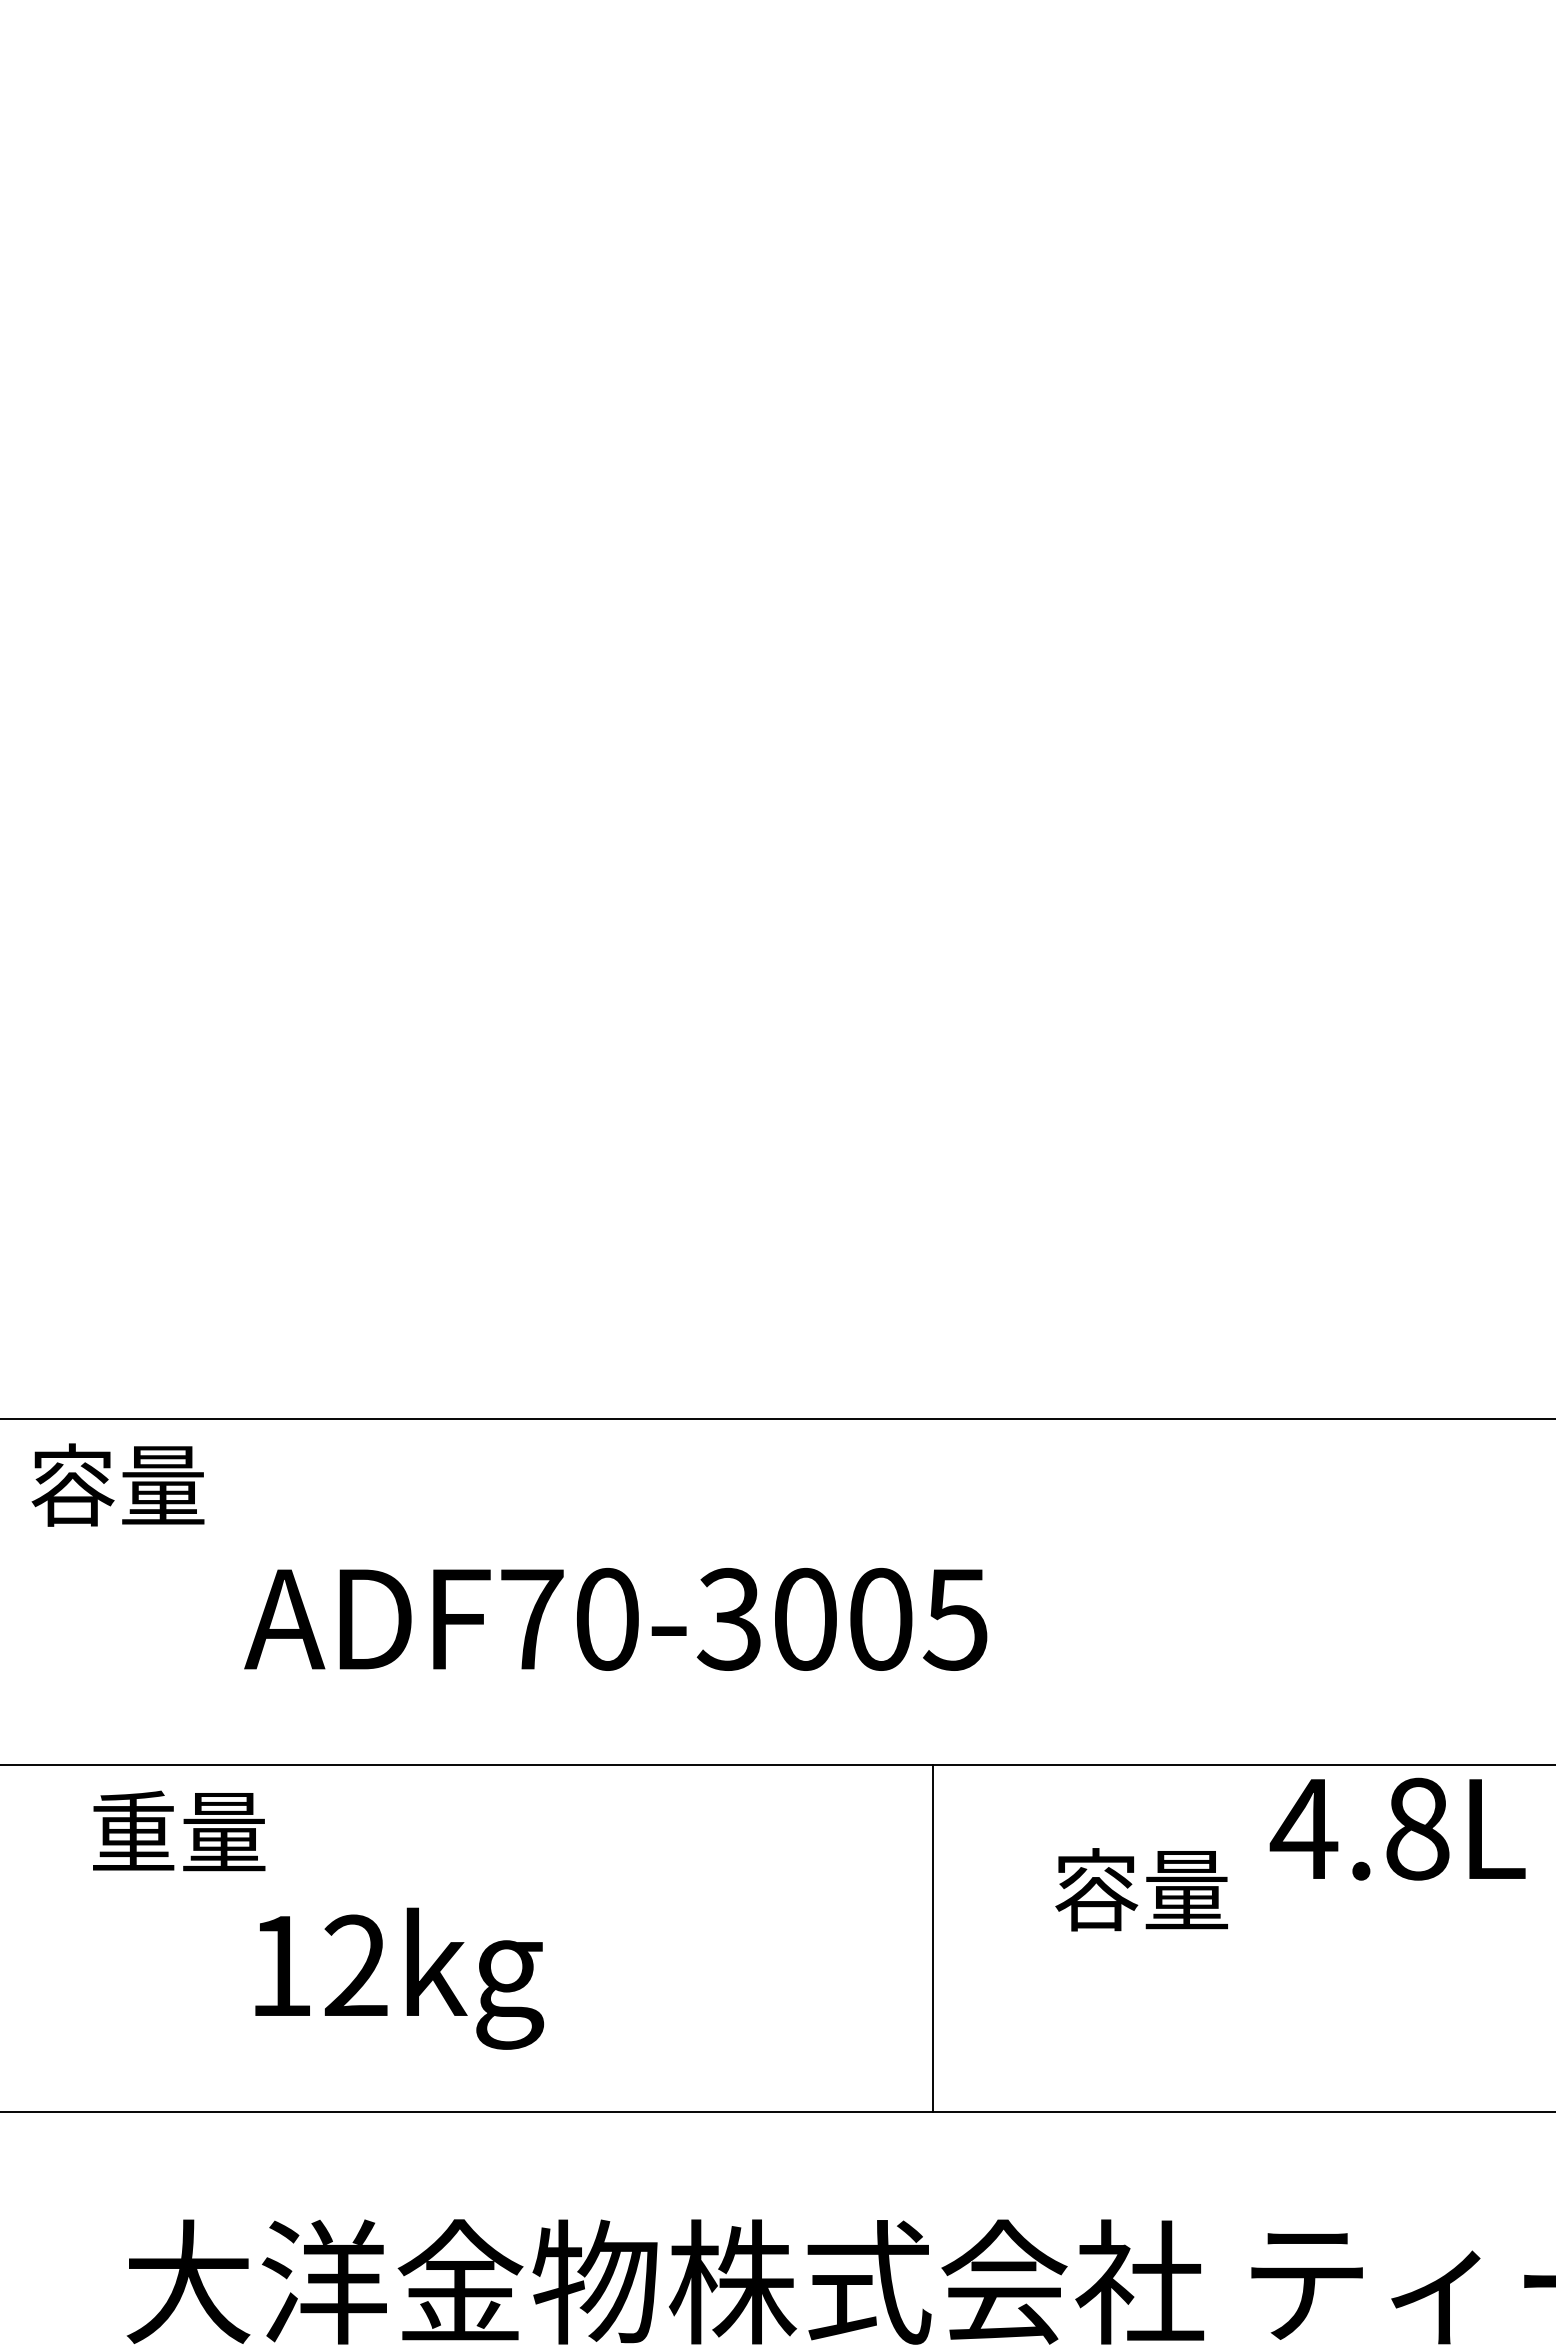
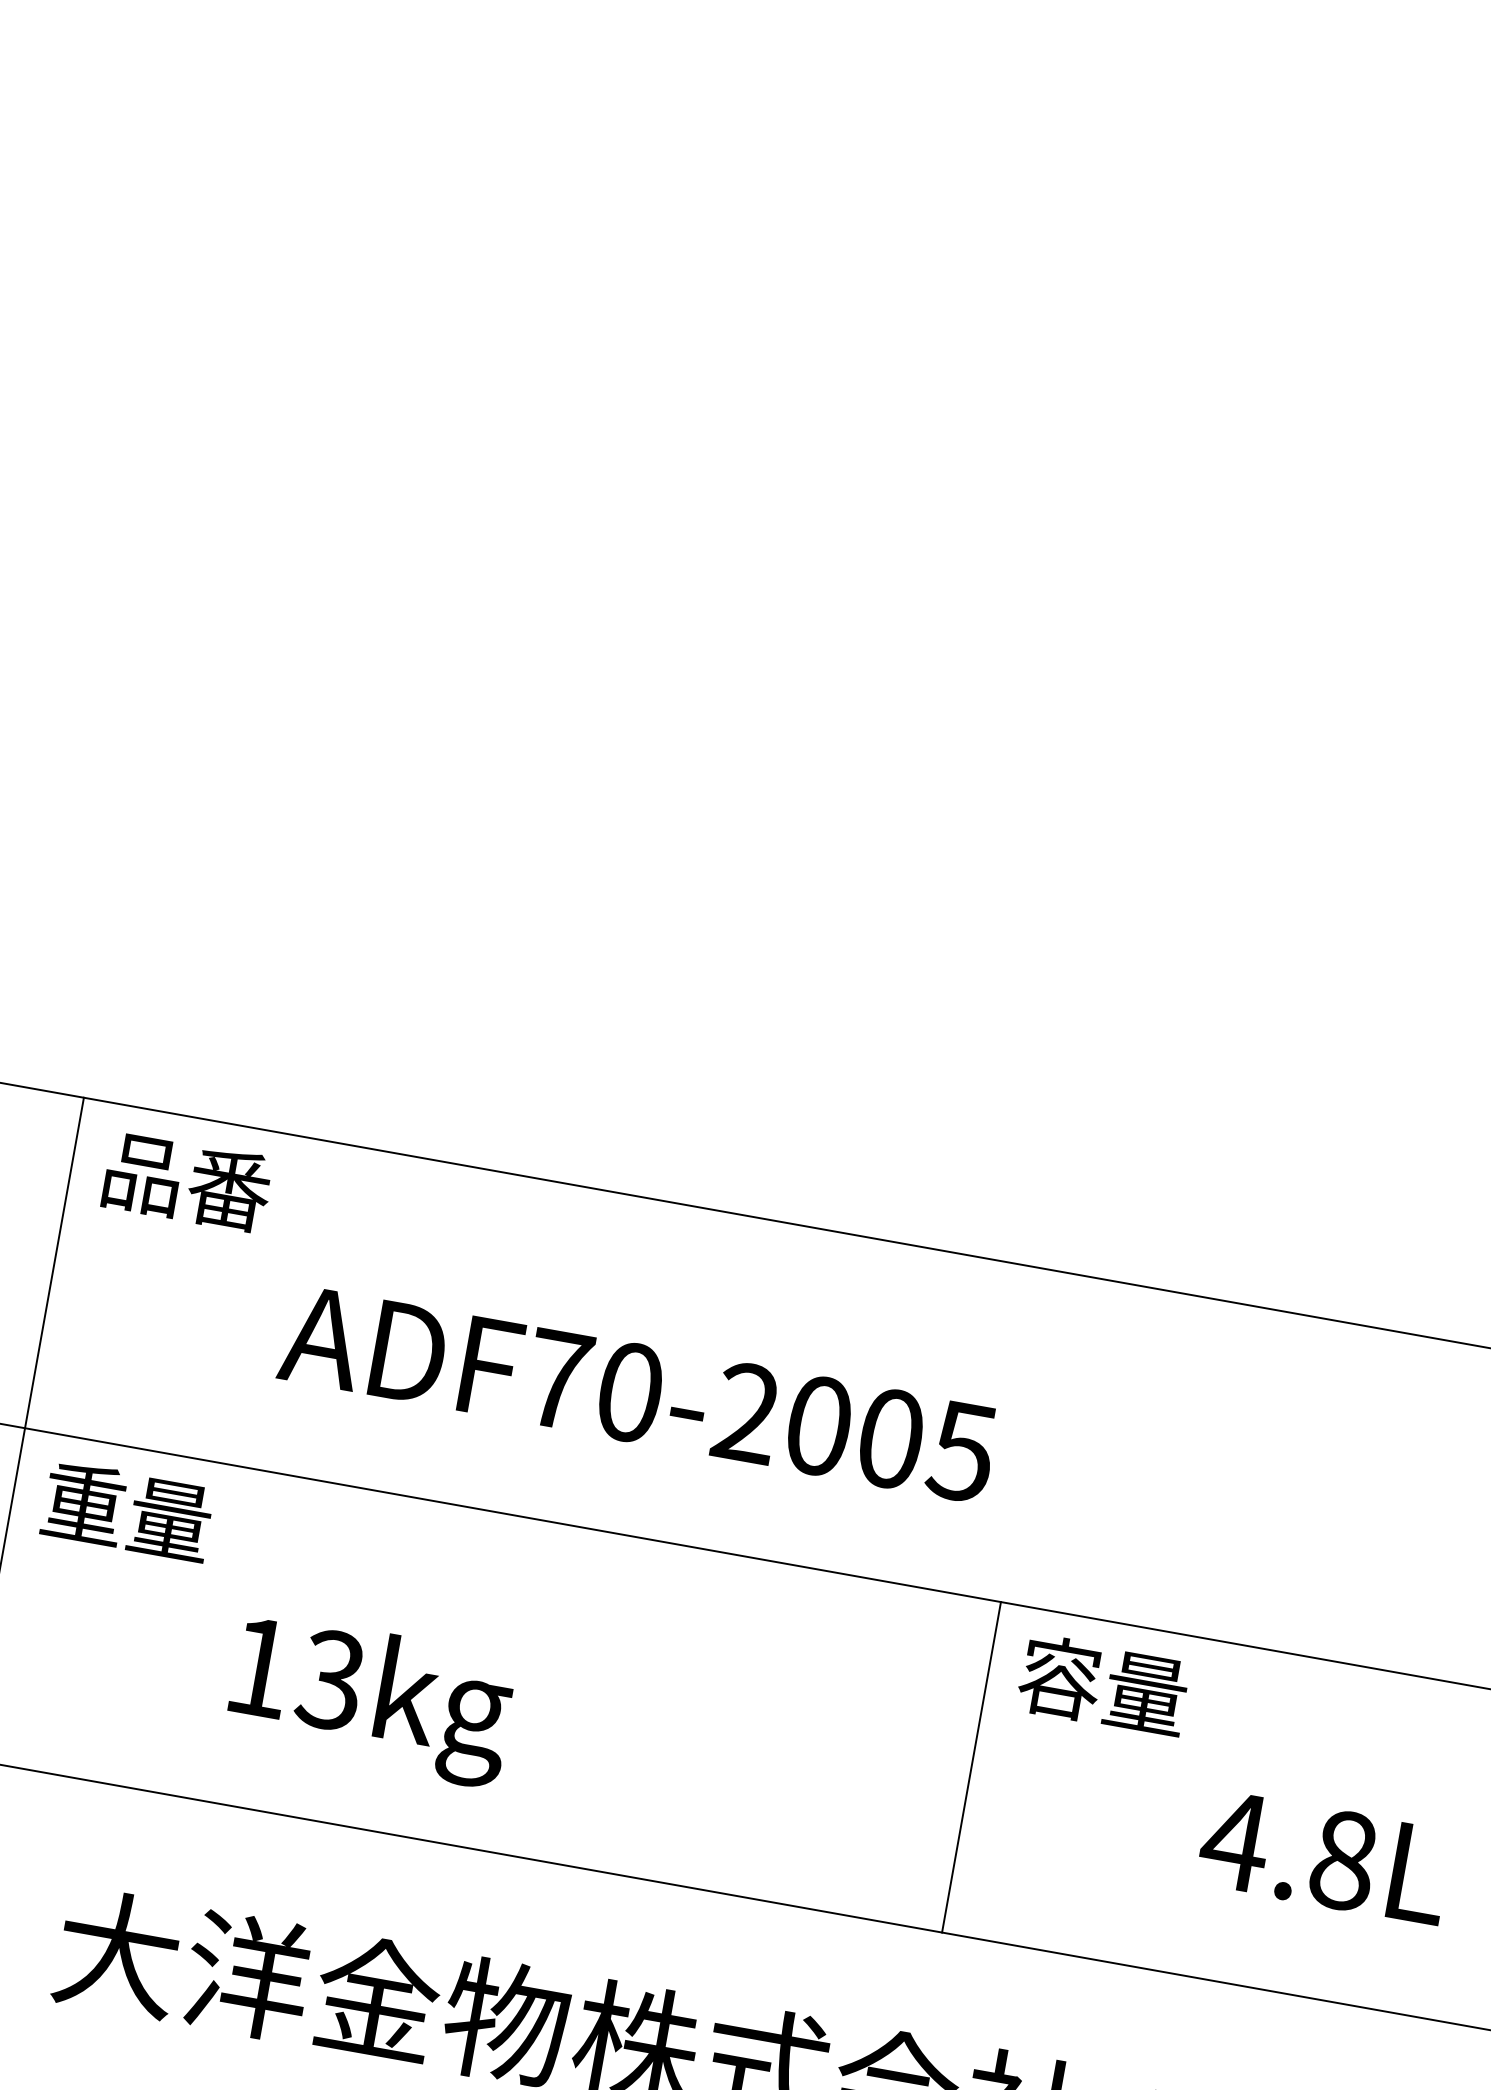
text: (118, 1484) -> (186, 1180), 容量 -> 品番
text: (728, 1619) -> (745, 1413), ADF70-3005 -> ADF70-2005
text: (1397, 1828) -> (1324, 1856), moved
text: (179, 1830) -> (128, 1510), moved
text: (1141, 1889) -> (1103, 1685), moved
line: (933, 1938) -> (971, 1767), moved
text: (355, 1965) -> (331, 1679), 12kg -> 13kg

